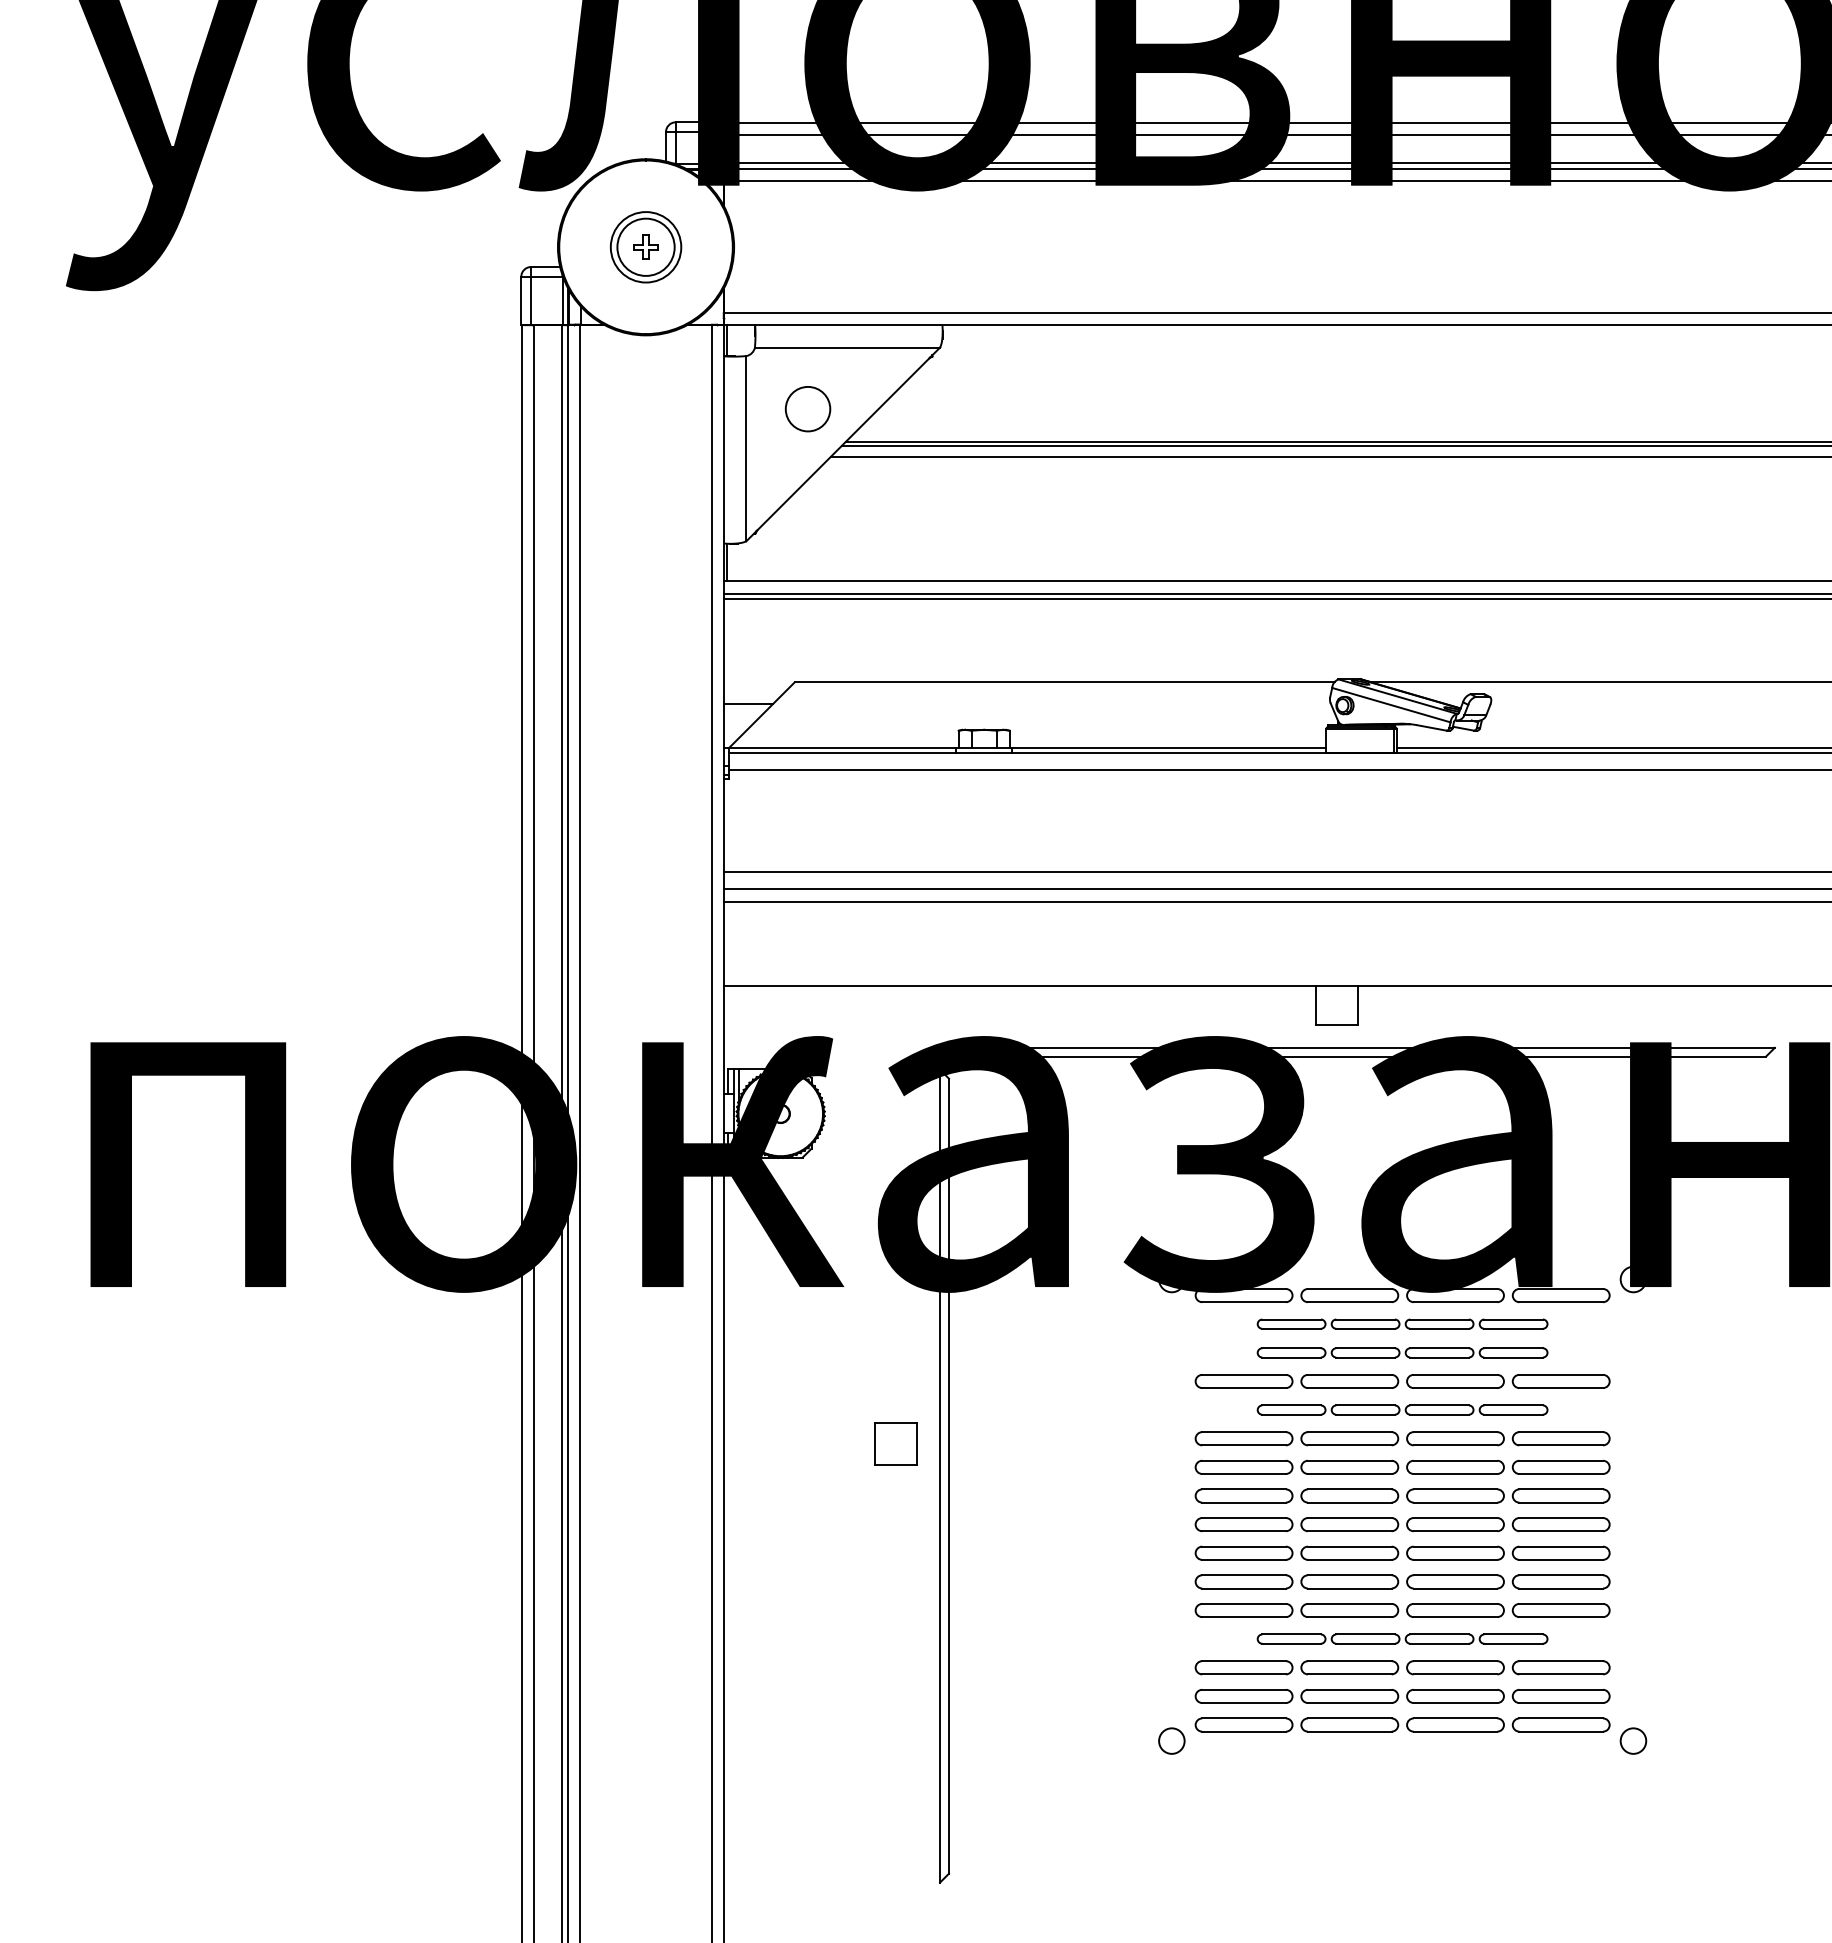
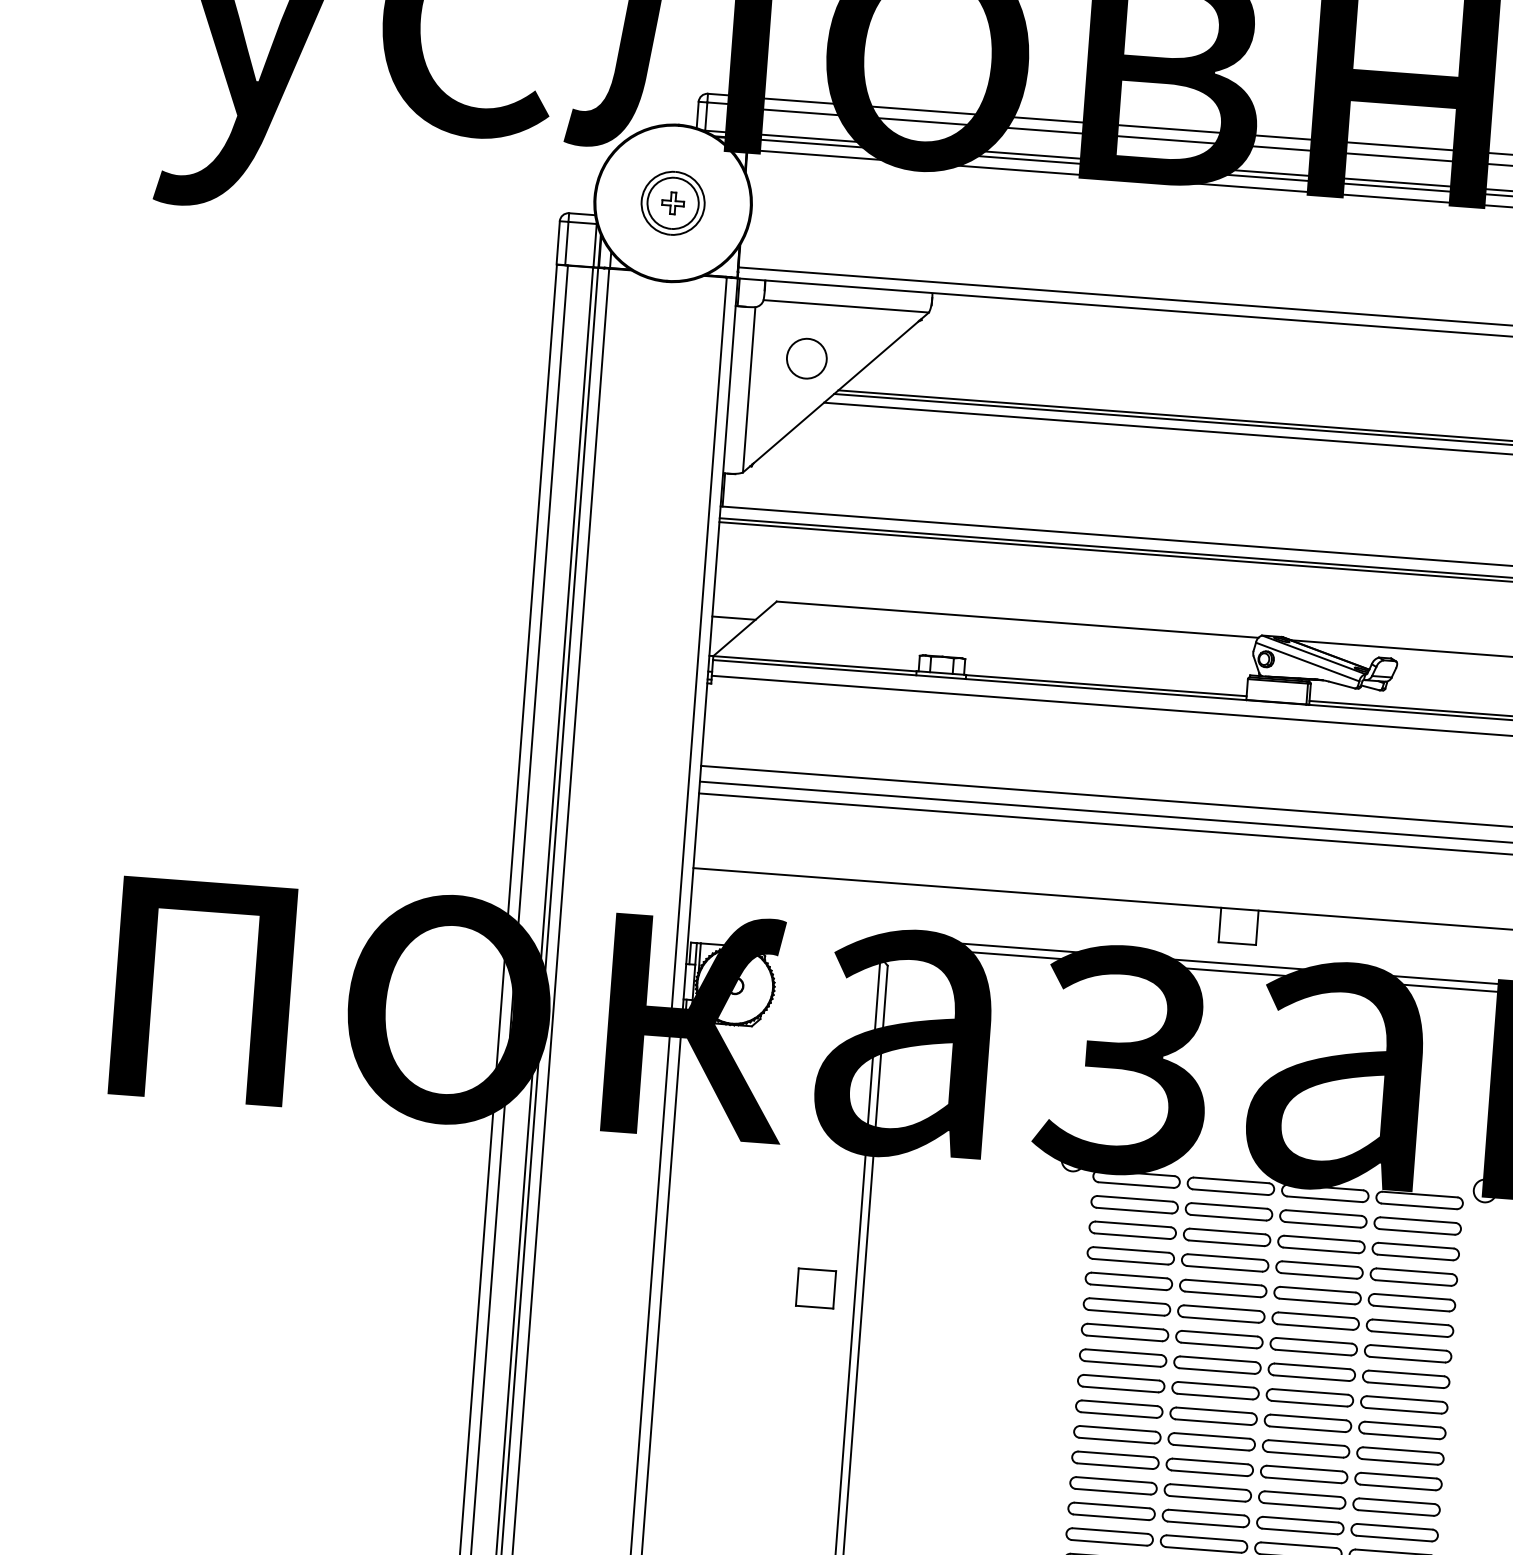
part: (1402, 1323) -> (1276, 1214), size x1.43
part: (1402, 1352) -> (1274, 1240), size x1.43
part: (1402, 1409) -> (1270, 1291), size x1.43
part: (1402, 1638) -> (1254, 1495), size x1.43

